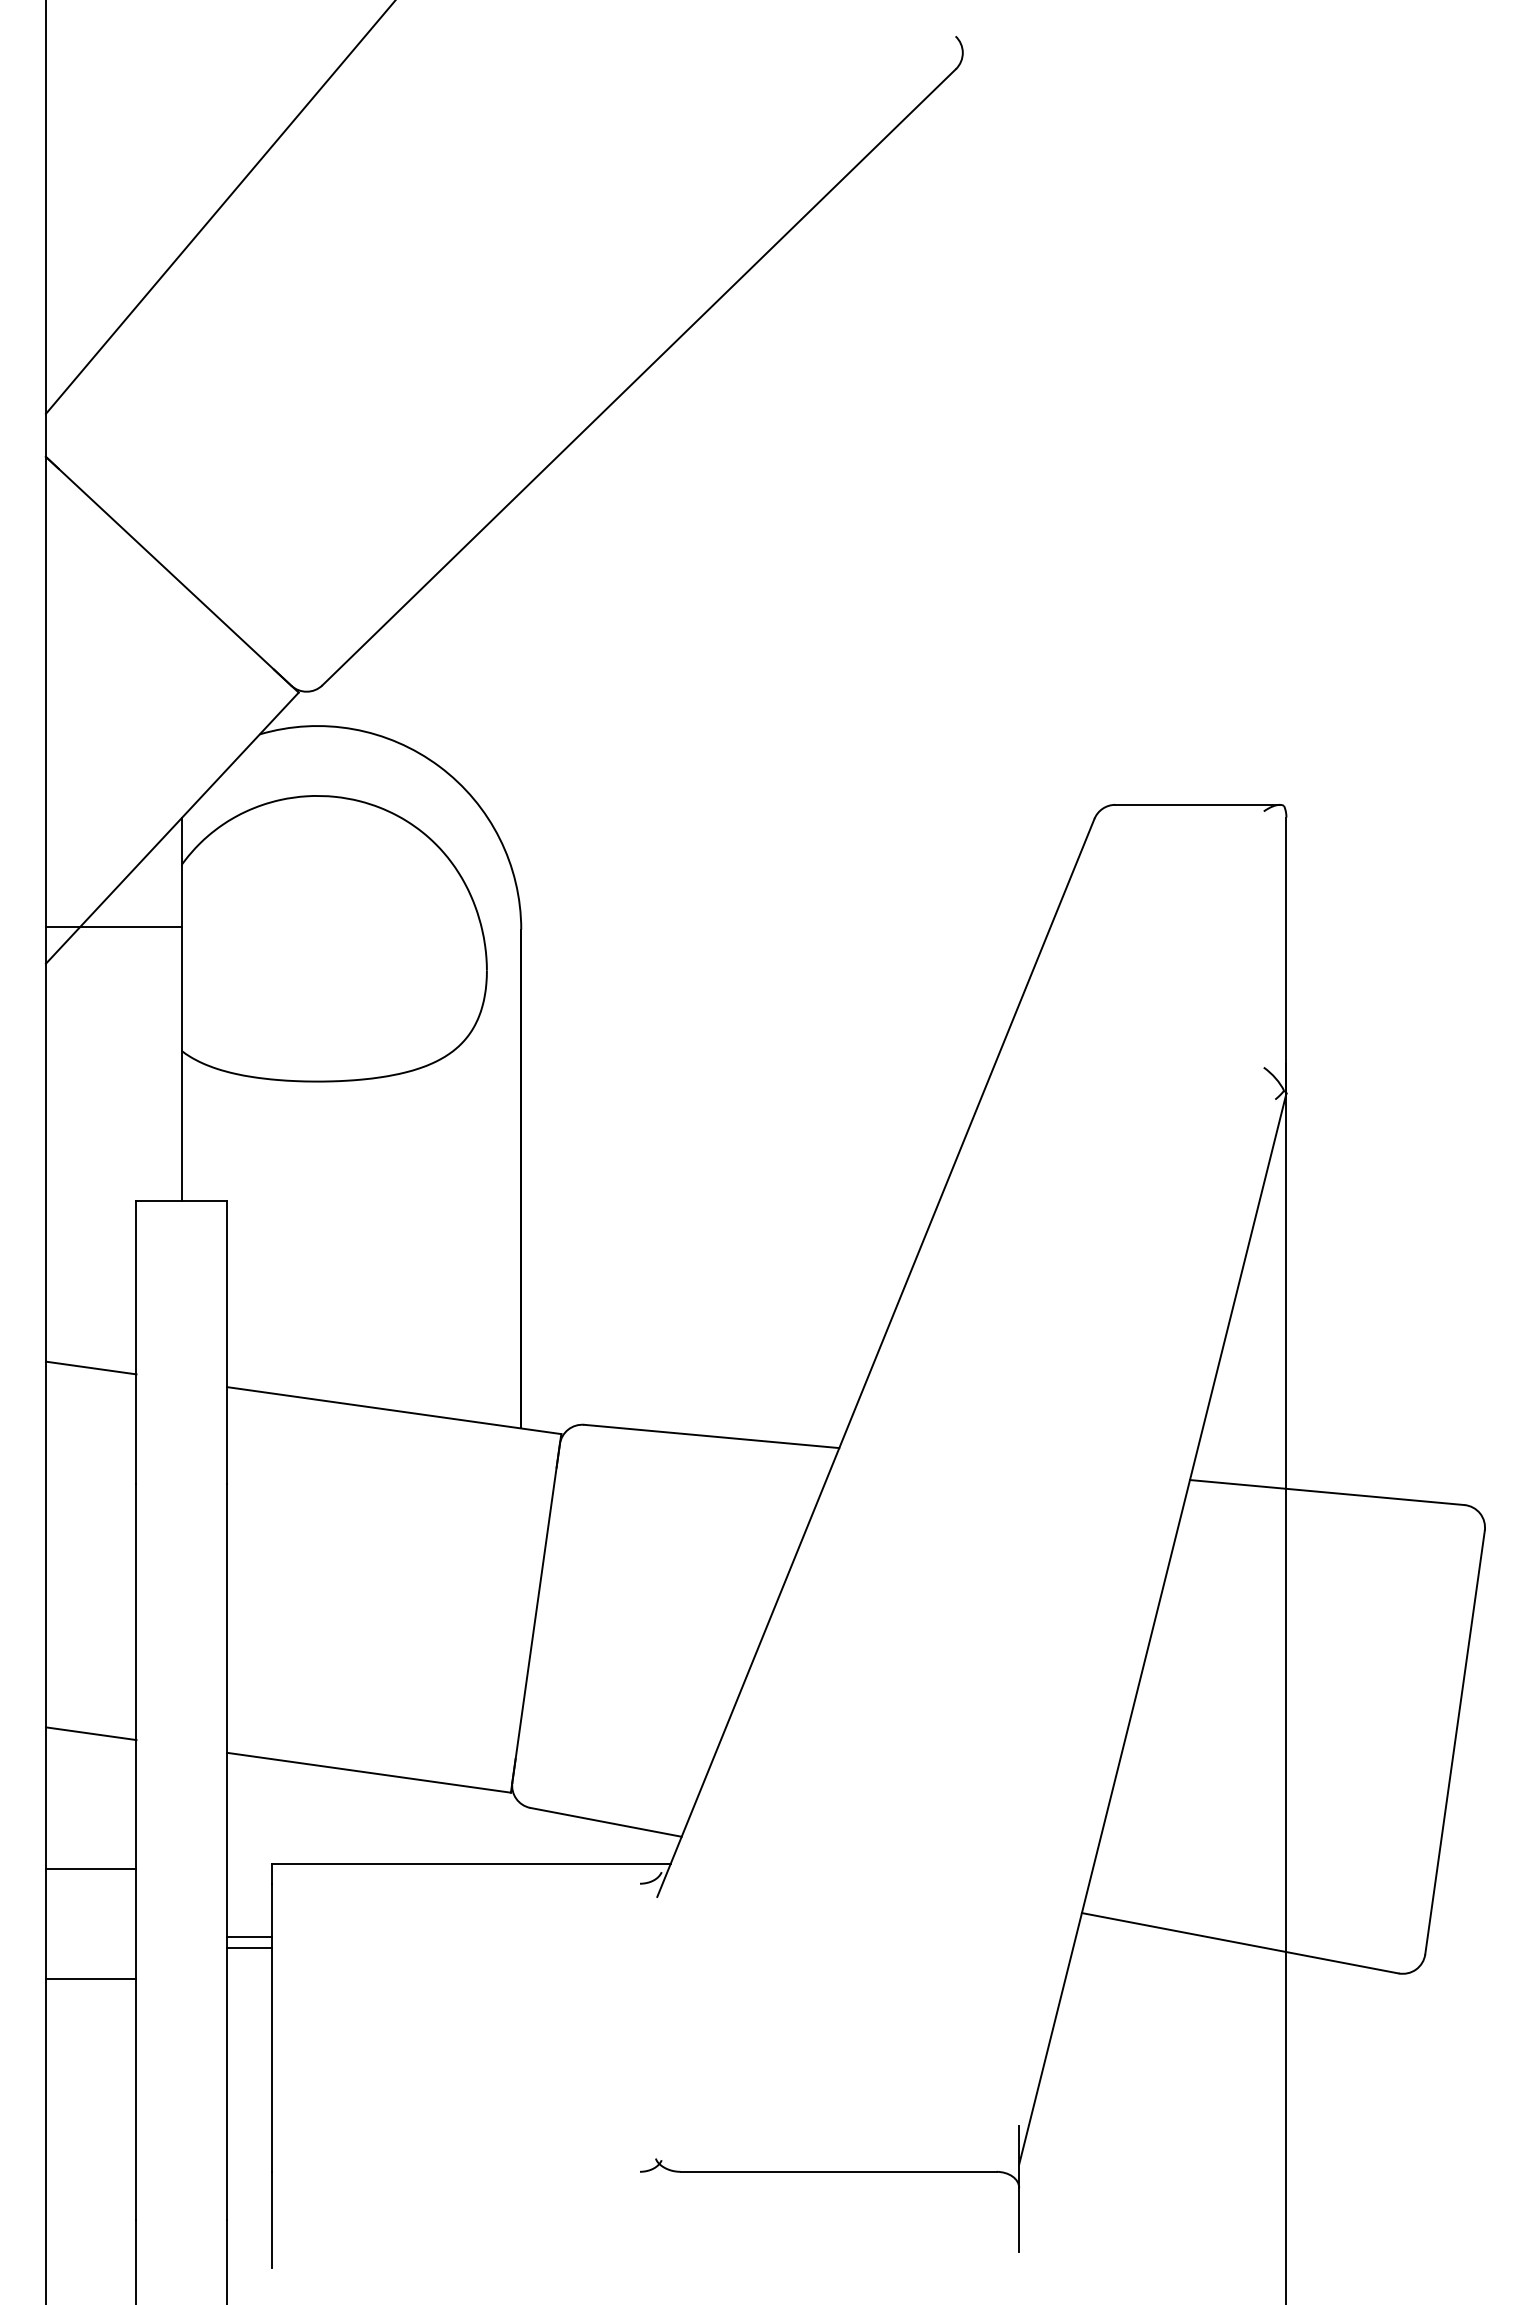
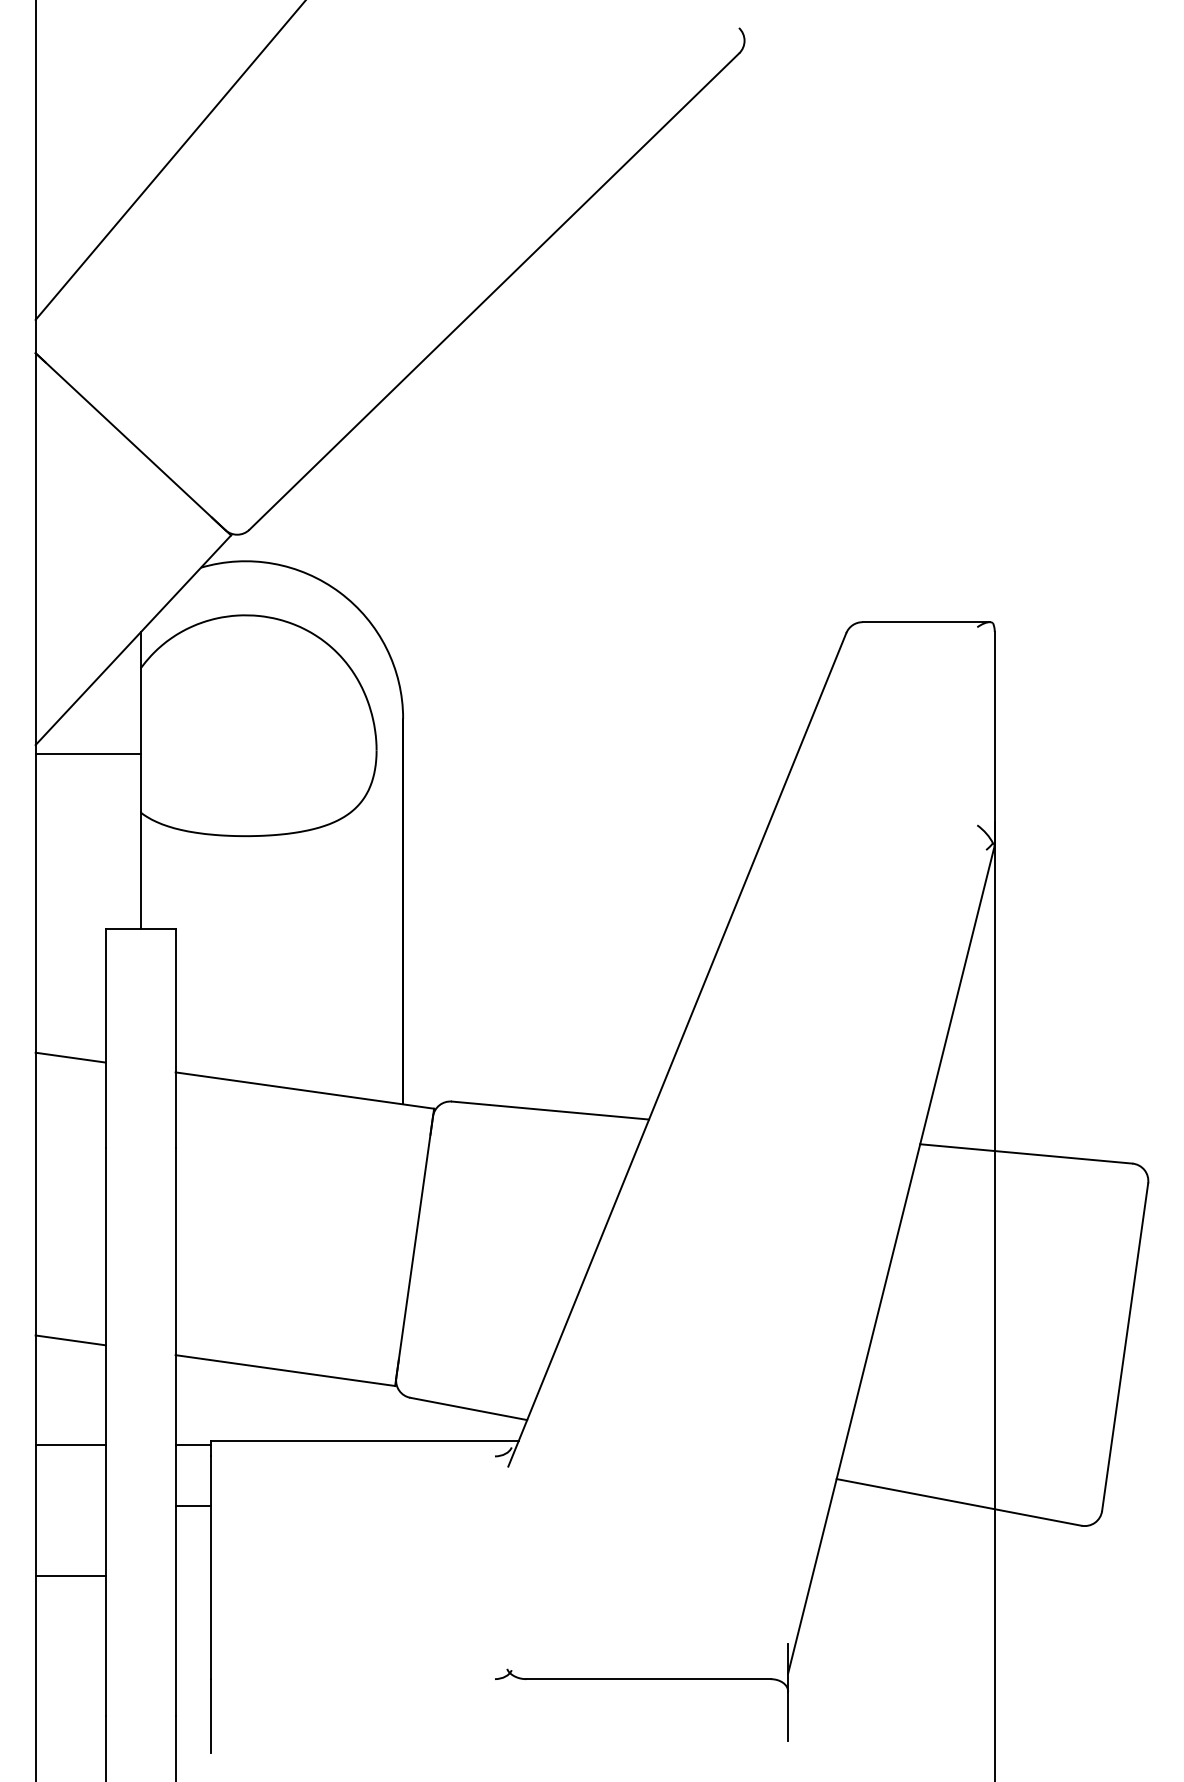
line: (113, 927) -> (87, 754), moved
line: (249, 1937) -> (193, 1445), moved
line: (90, 1978) -> (70, 1576), moved

